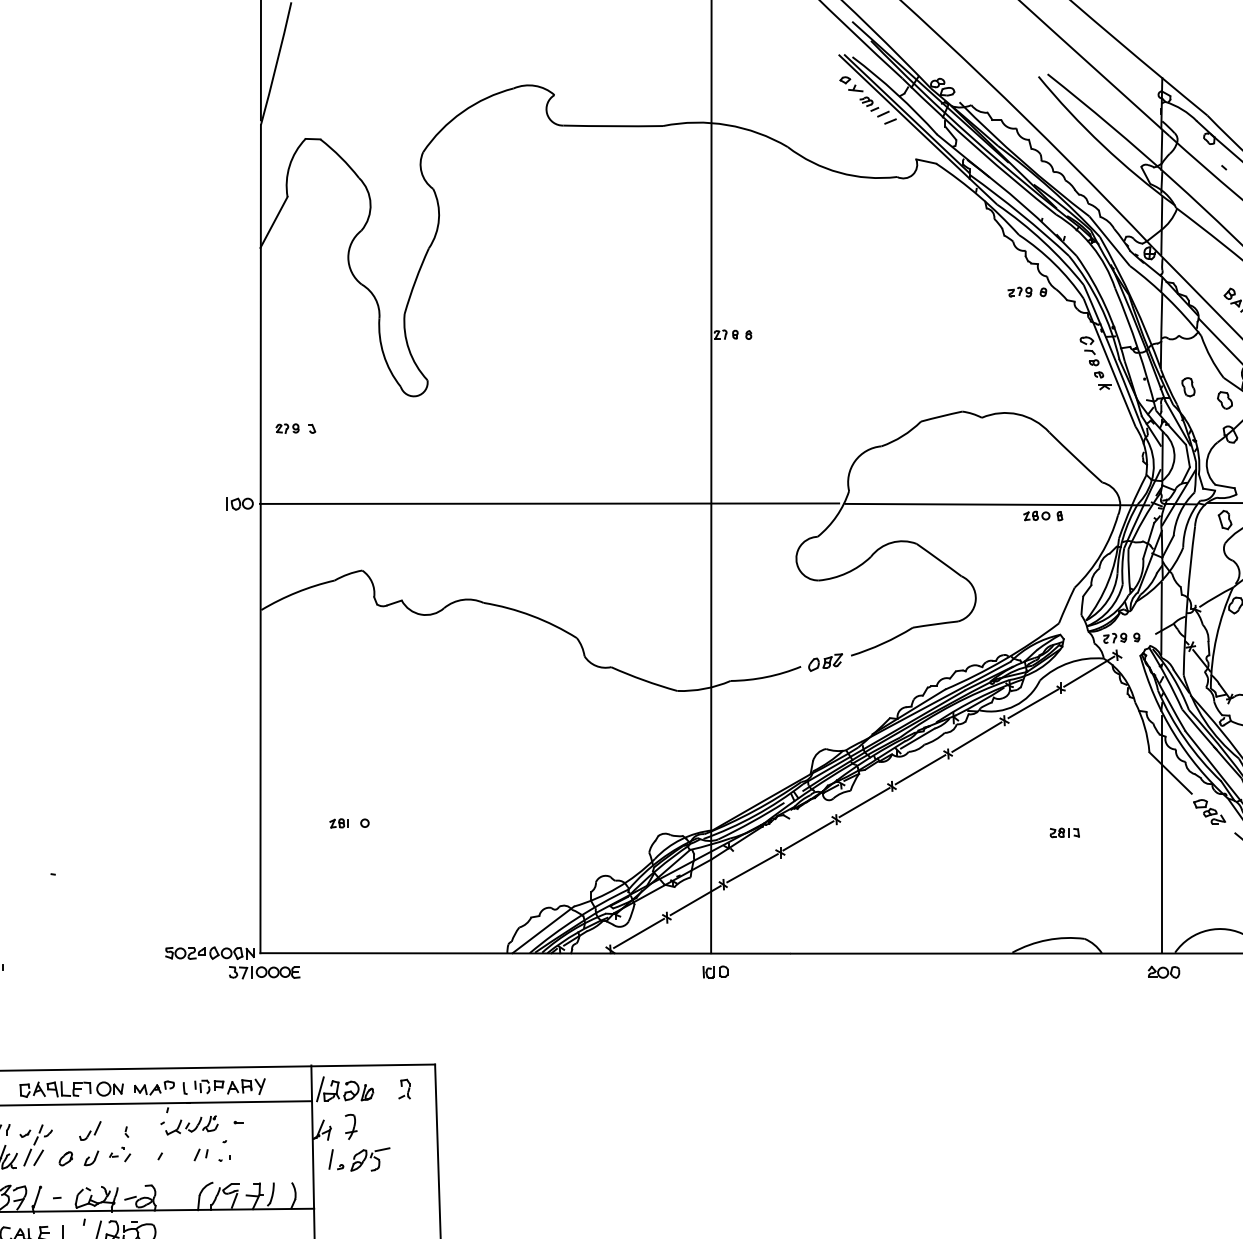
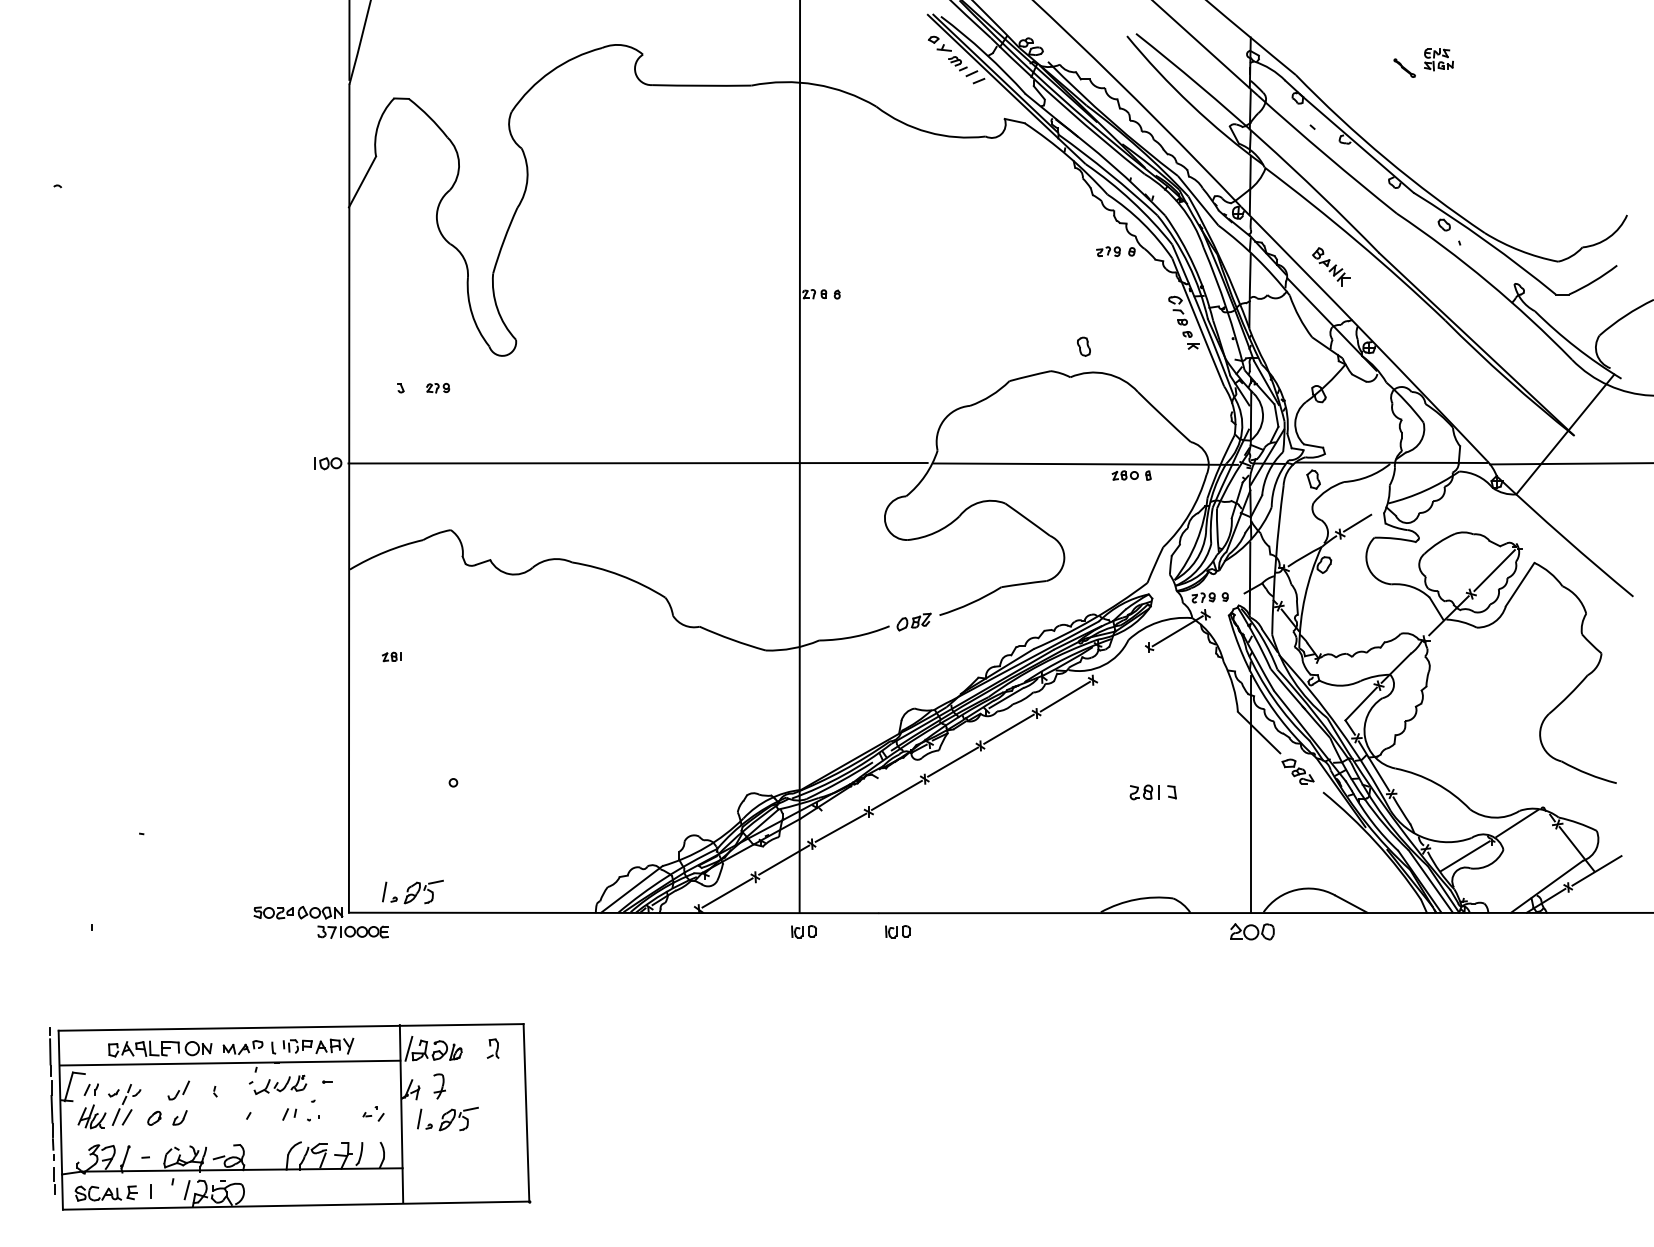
part: (1188, 386) -> (1083, 346), moved
part: (1225, 399) -> (1313, 359), removed
part: (288, 428) -> (438, 388), moved
line: (1033, 703) -> (1121, 663), removed
part: (339, 822) -> (391, 656), moved
part: (1065, 832) -> (1153, 792), size x1.6
part: (324, 931) -> (412, 891), added
part: (809, 971) -> (897, 931), added
part: (1164, 971) -> (1252, 931), size x1.4
part: (120, 1153) -> (373, 1113), moved

